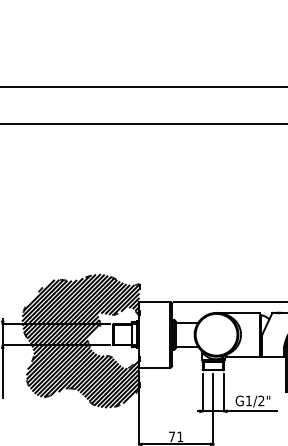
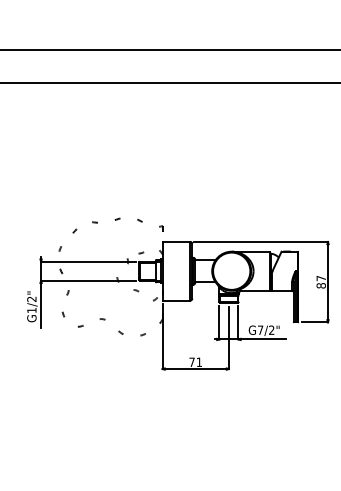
hatch: (80, 340) -> (110, 276), removed
text: (248, 400) -> (260, 329), G1/2" -> G7/2"

